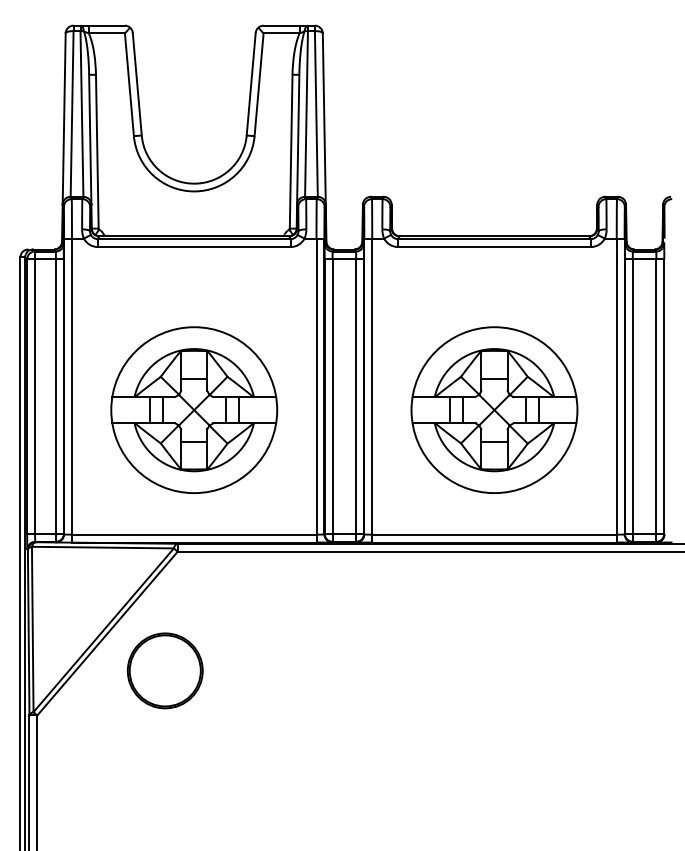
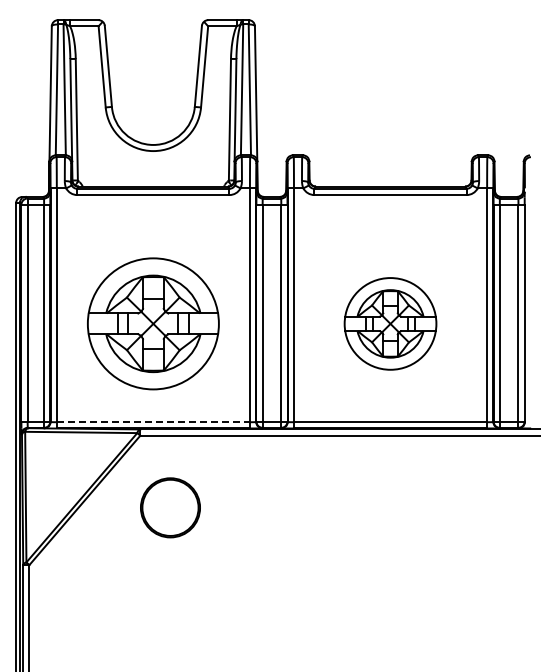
part: (494, 409) -> (390, 323), size x0.7
line: (194, 535) -> (153, 422), solid -> dashed
circle: (165, 670) -> (170, 507), moved

